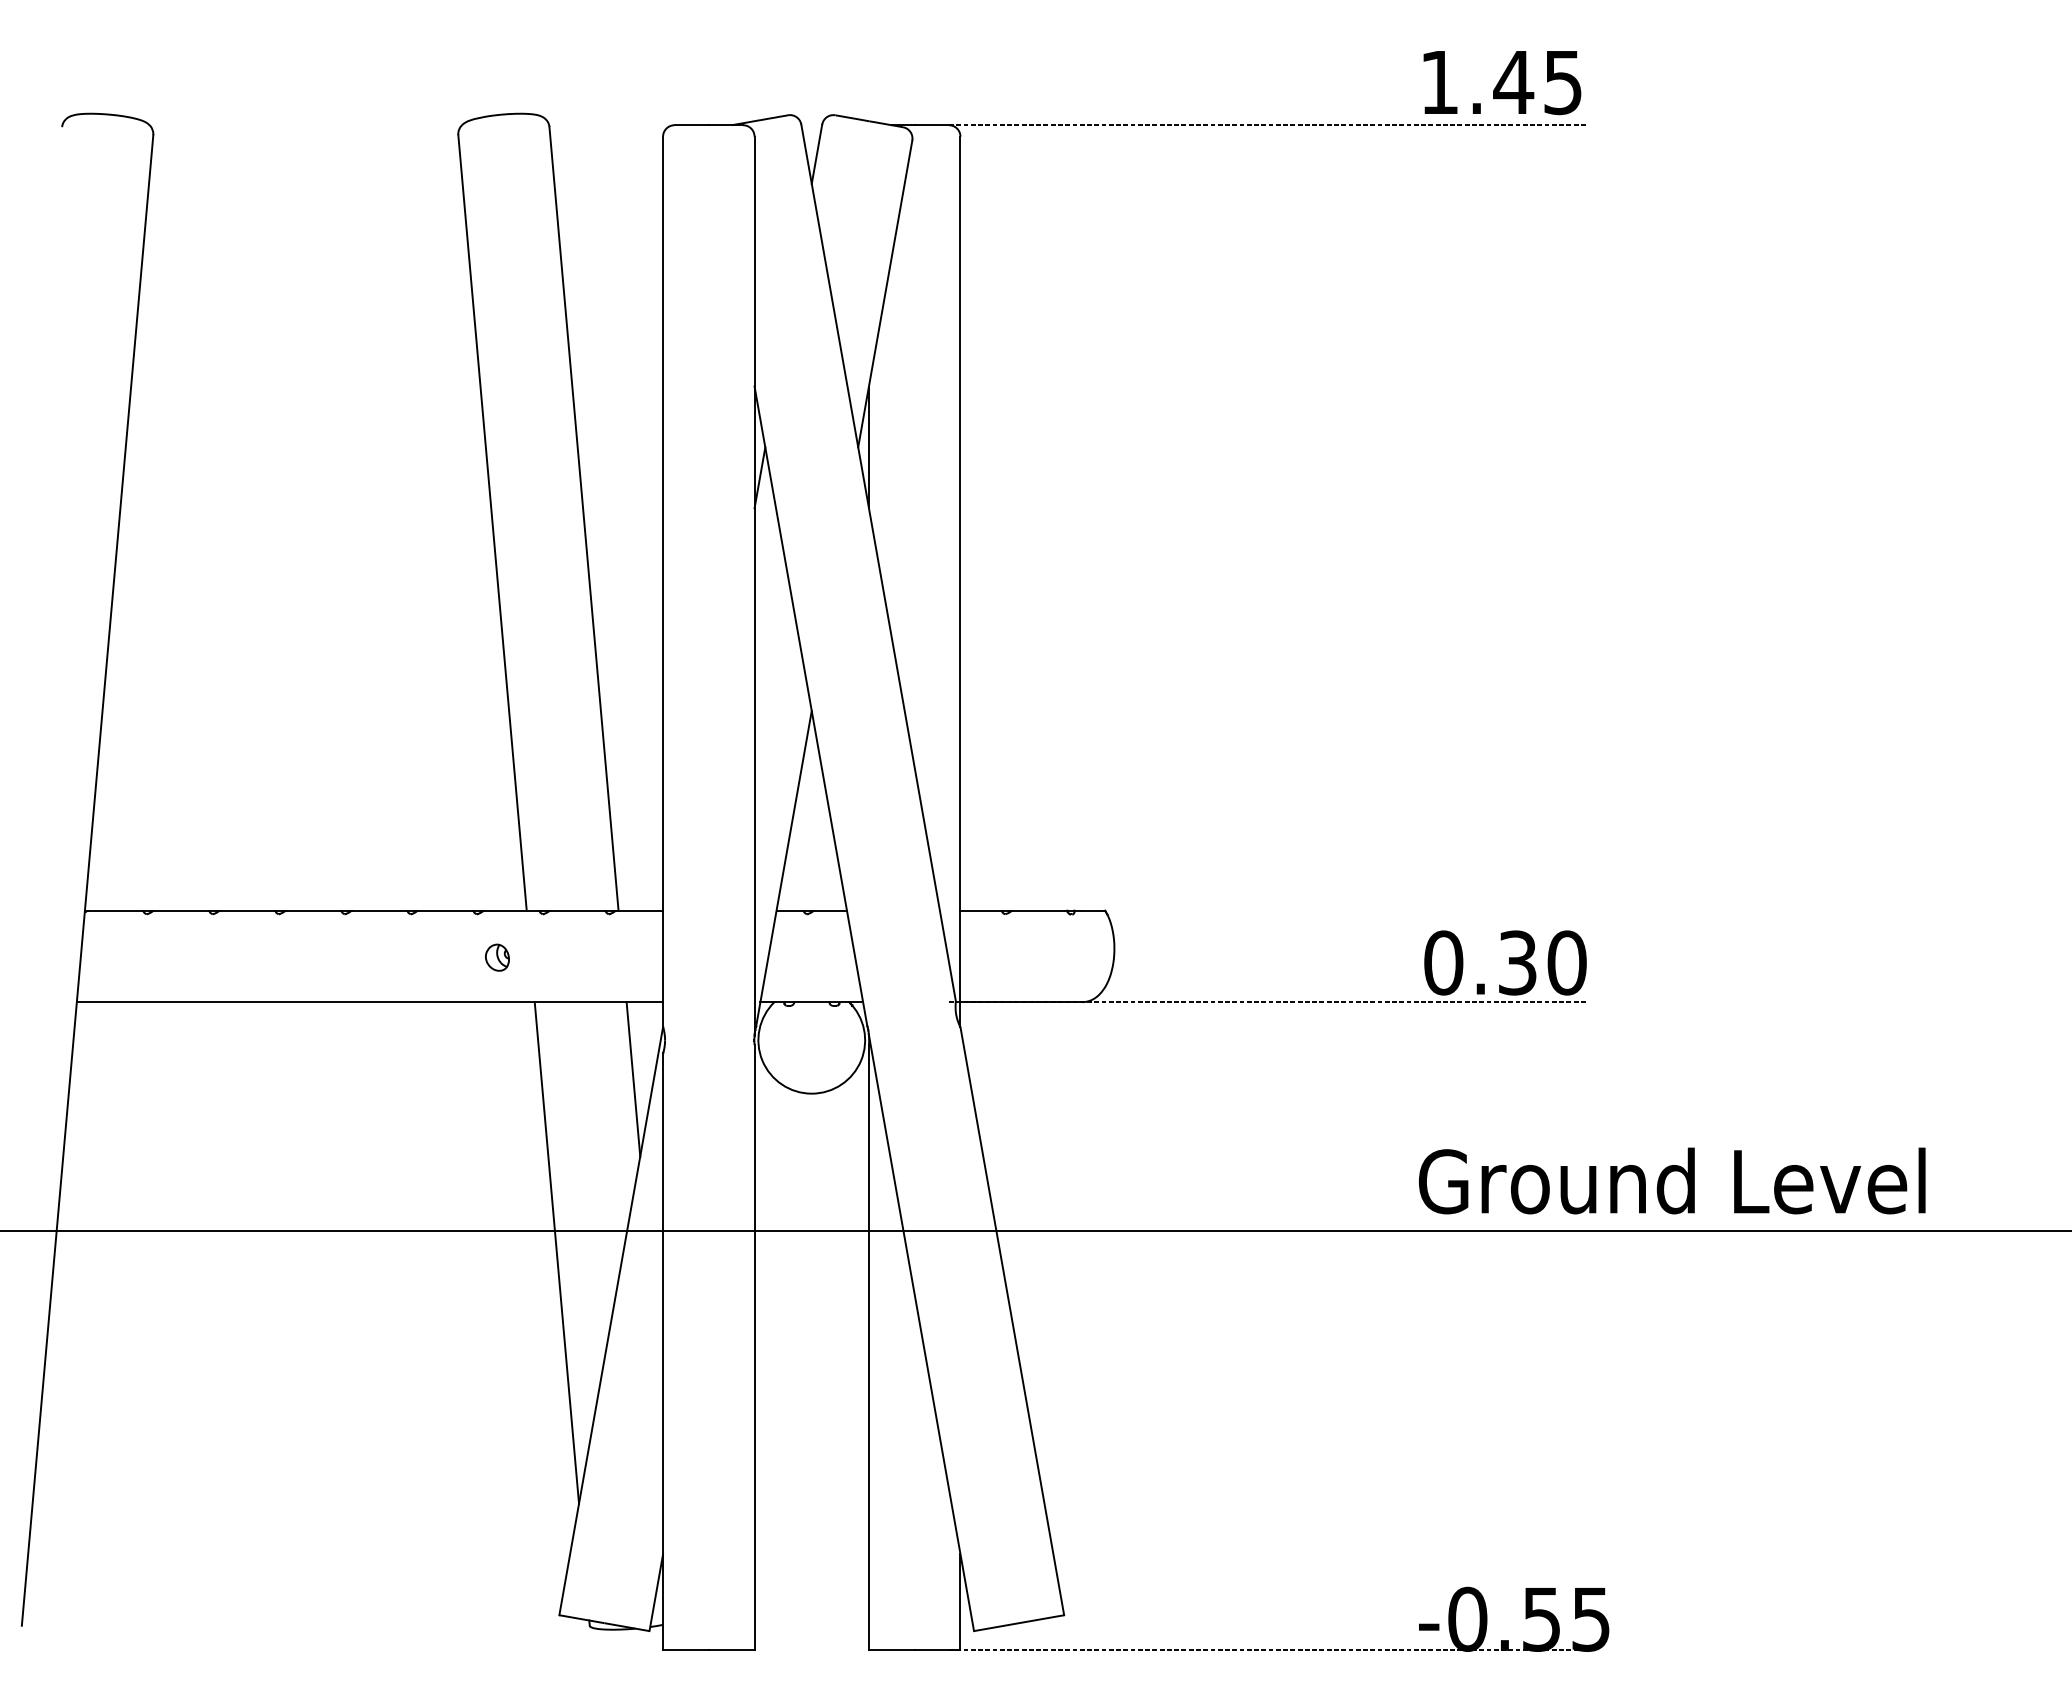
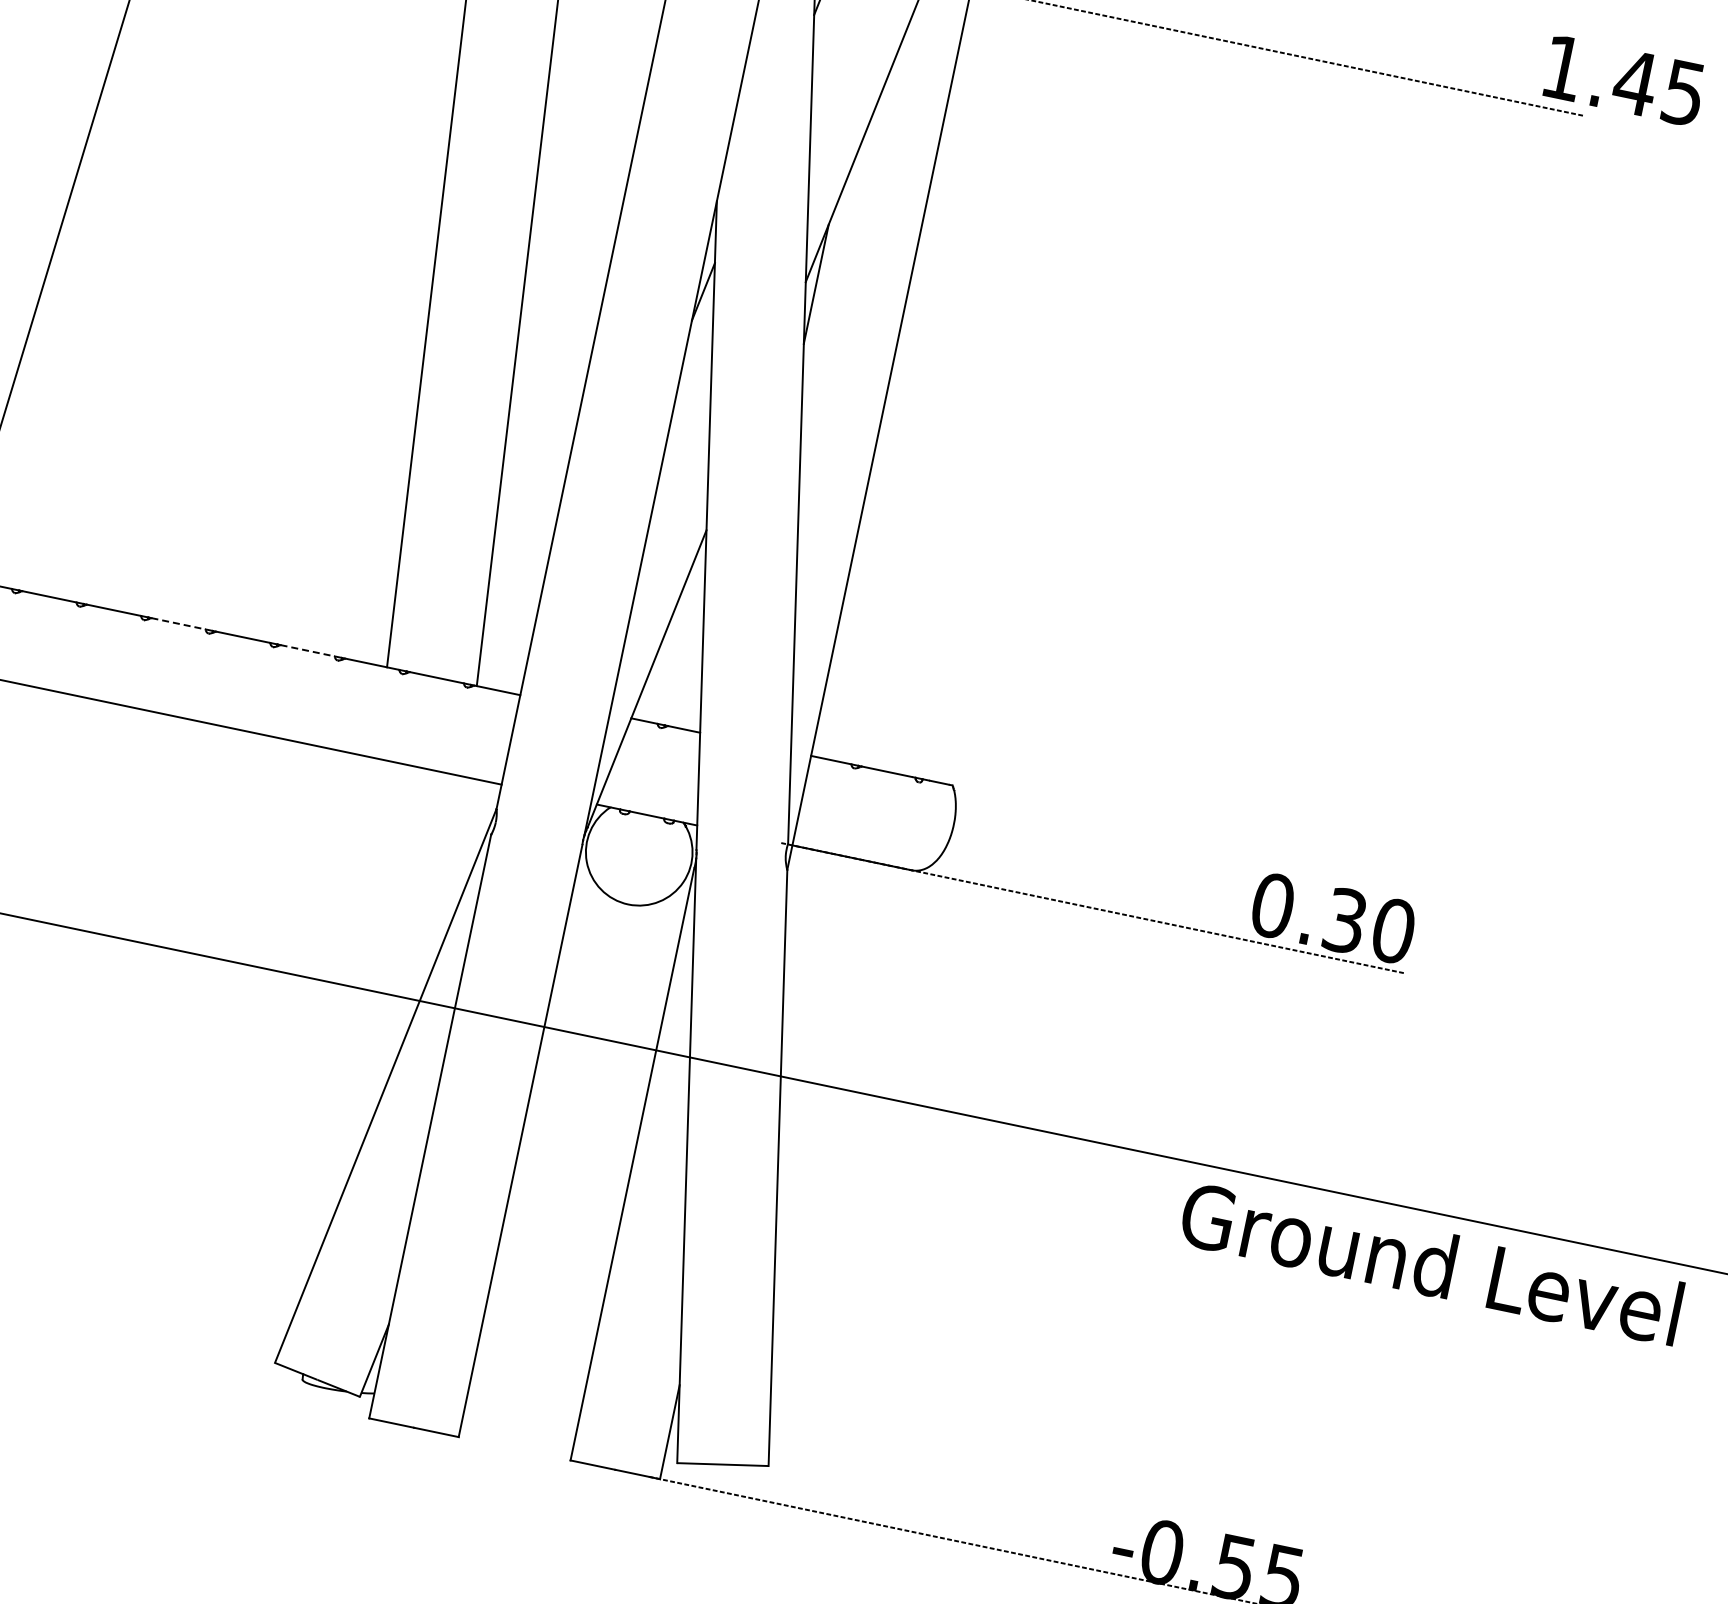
text: (1502, 83) -> (1624, 81), moved
line: (313, 910) -> (178, 623), solid -> dashed
line: (445, 910) -> (307, 650), solid -> dashed
part: (497, 957) -> (348, 707), removed
line: (633, 1079) -> (456, 854), removed
text: (1671, 1180) -> (1430, 1262), moved
line: (556, 1252) -> (346, 1007), removed

